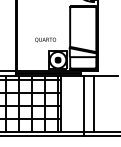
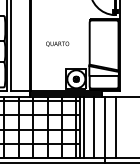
text: (45, 39) -> (57, 43), moved
line: (64, 103) -> (83, 127), added
line: (74, 103) -> (94, 127), added

